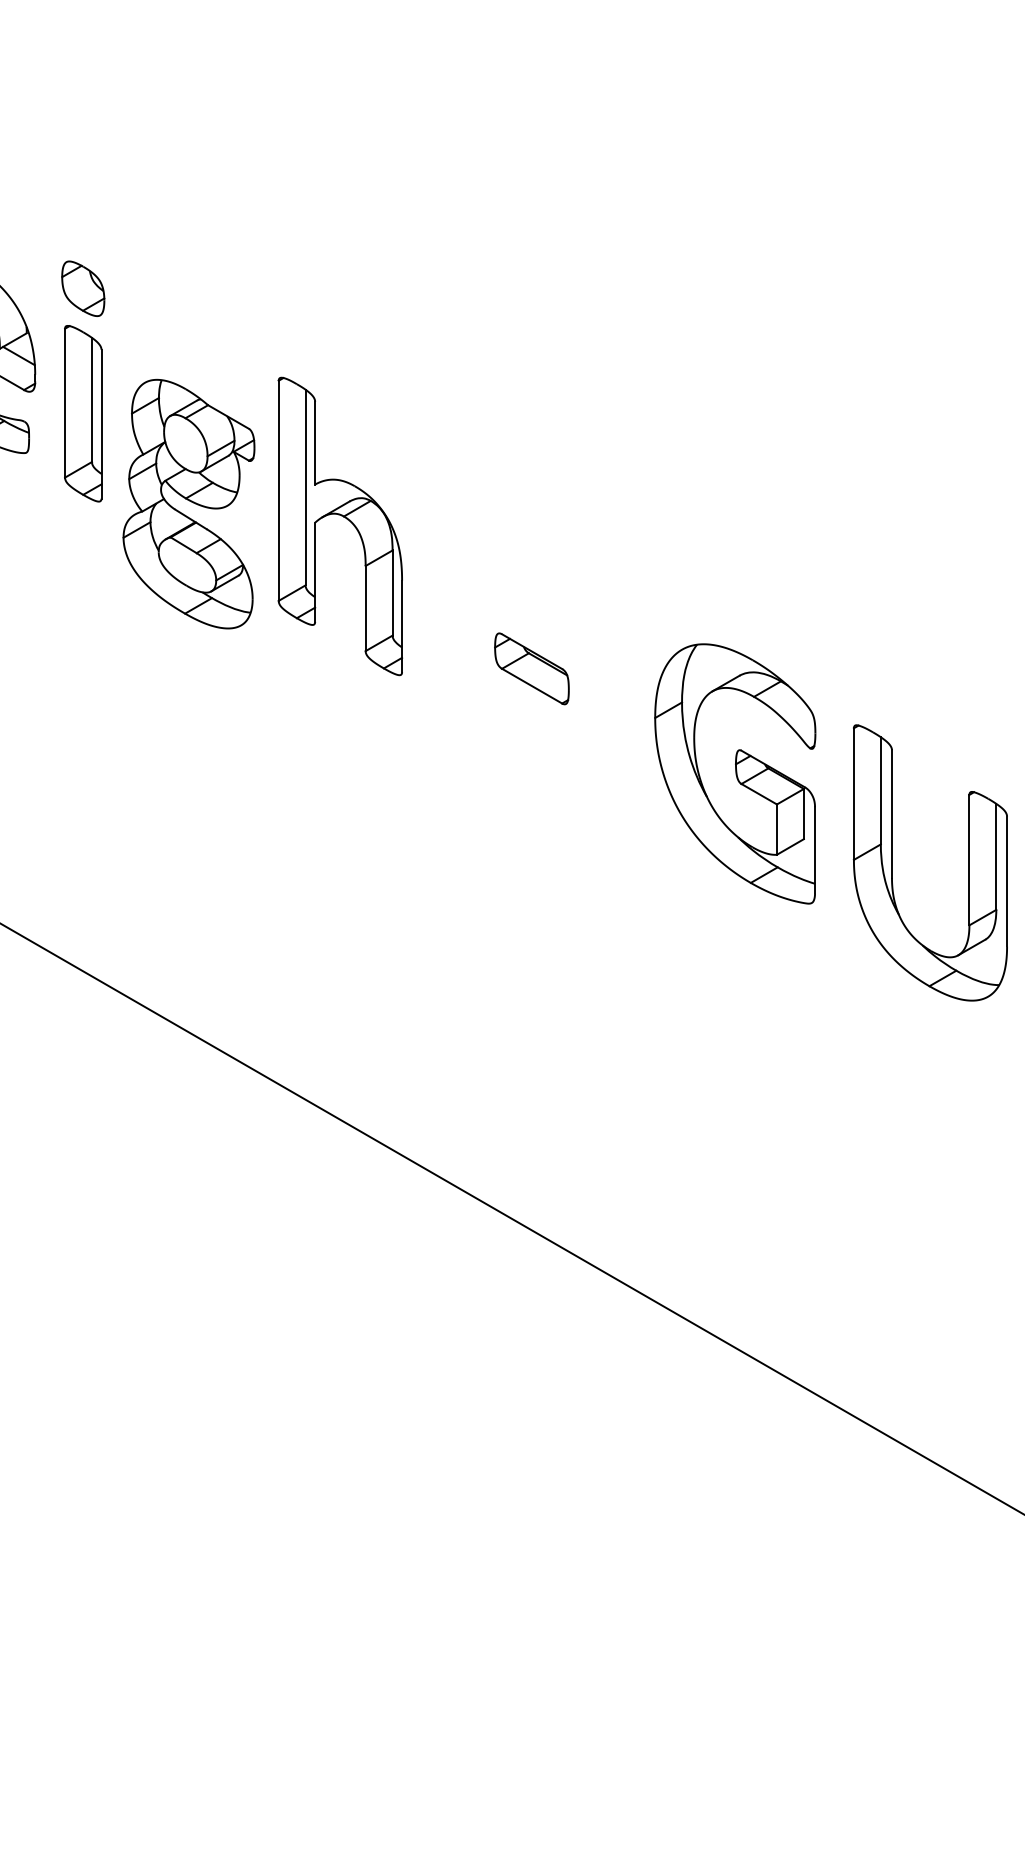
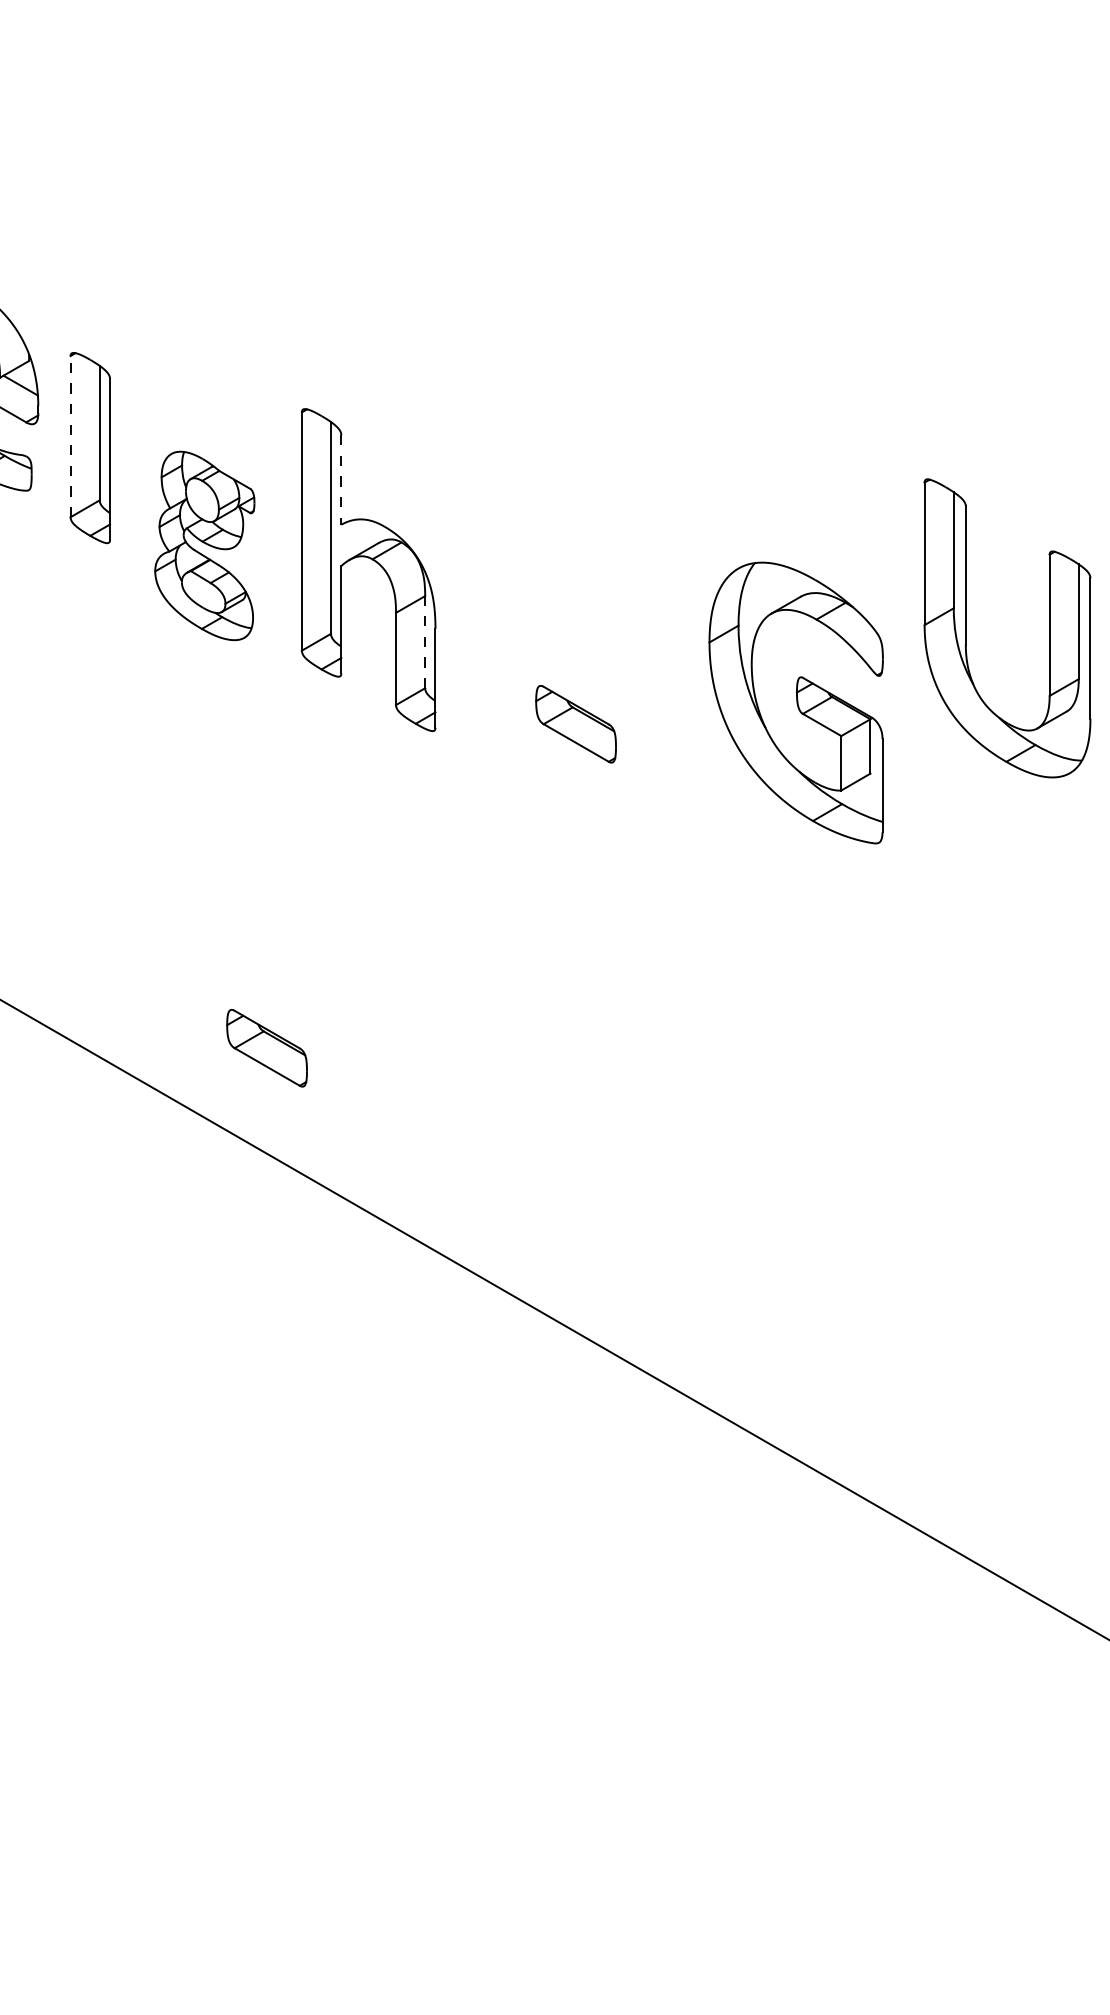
part: (83, 288) -> (90, 312), removed
line: (64, 403) -> (70, 436), solid -> dashed
line: (315, 442) -> (341, 479), solid -> dashed
part: (188, 503) -> (204, 545), size x0.7
line: (392, 592) -> (425, 641), solid -> dashed
part: (734, 773) -> (795, 702), moved
part: (892, 863) -> (966, 628), moved
part: (246, 968) -> (266, 1048), added

